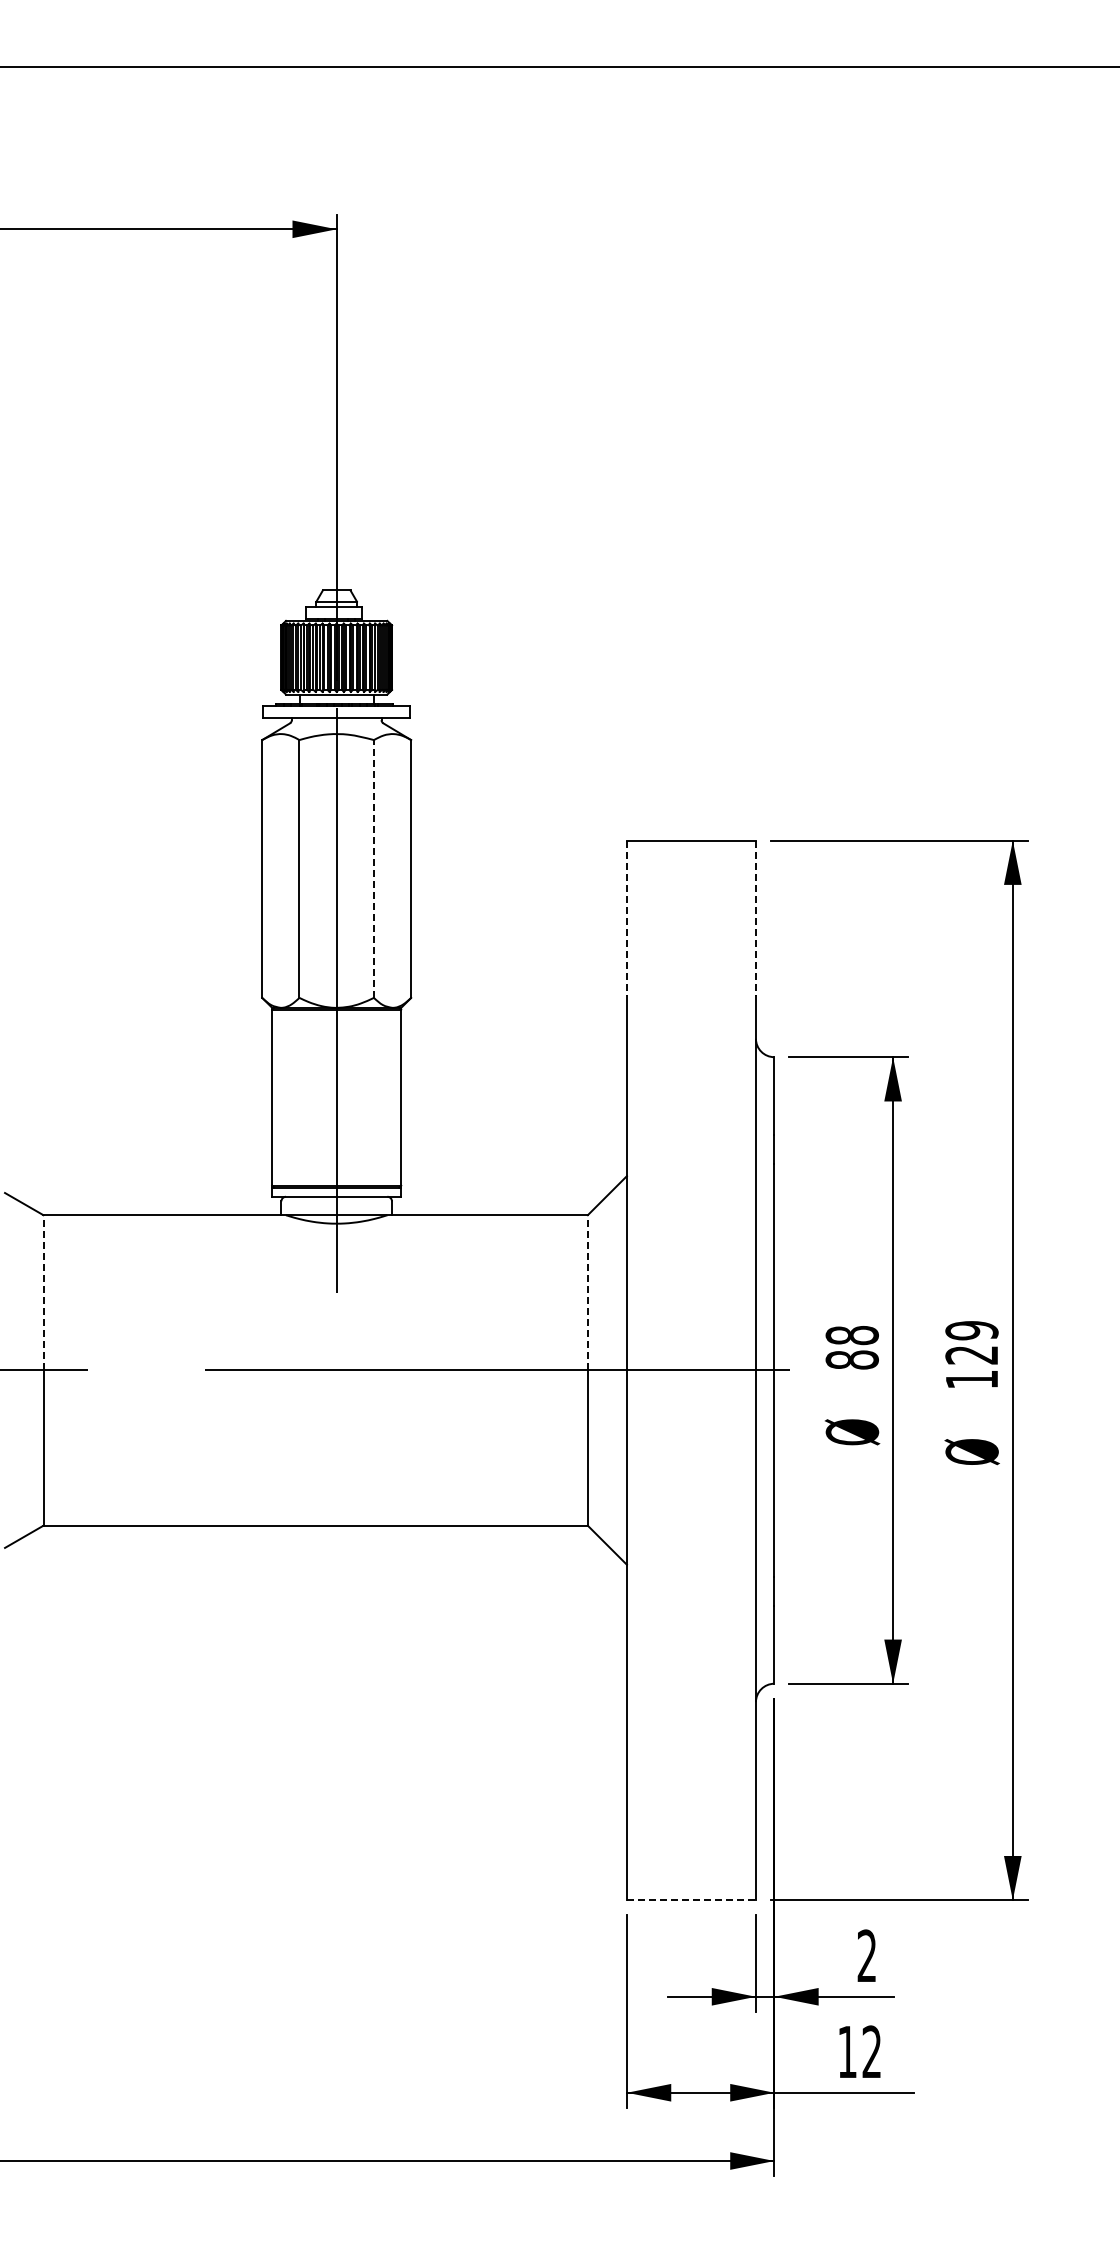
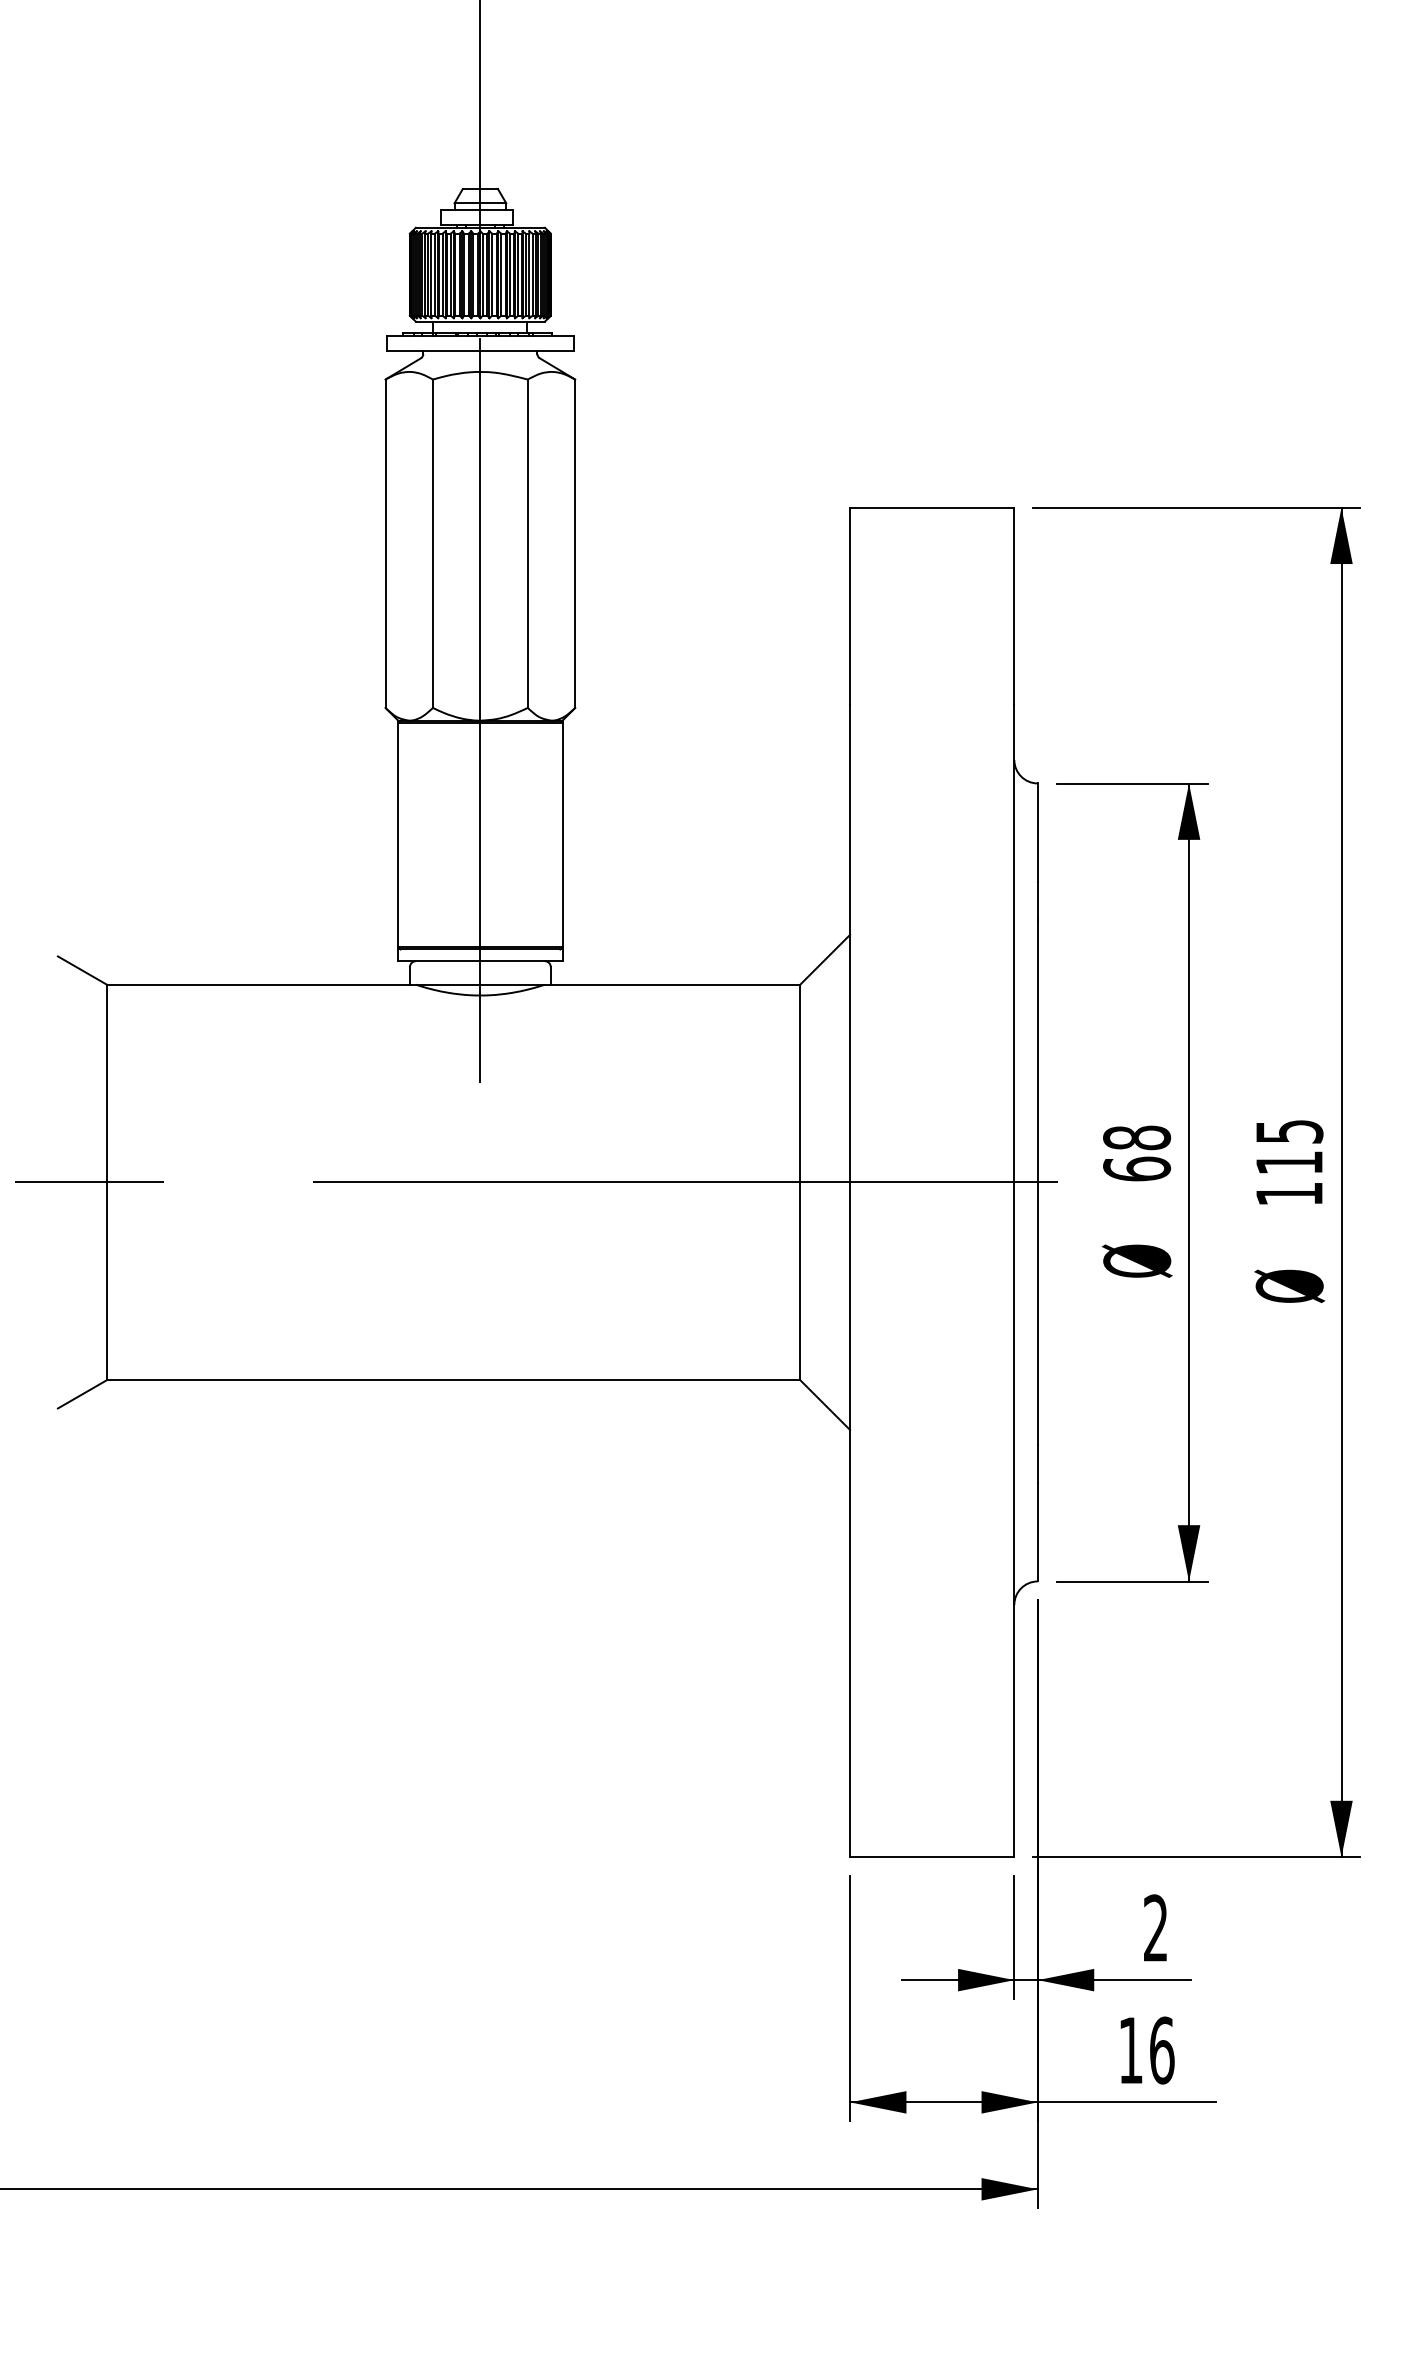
line: (373, 868) -> (527, 543), dashed -> solid
line: (626, 918) -> (849, 606), dashed -> solid
line: (755, 918) -> (1013, 606), dashed -> solid
line: (43, 1292) -> (106, 1083), dashed -> solid
line: (587, 1292) -> (799, 1083), dashed -> solid
text: (971, 1342) -> (1288, 1146), 129 -> 115
text: (851, 1359) -> (1136, 1168), 88 -> 68
line: (691, 1900) -> (932, 1857), dashed -> solid
text: (871, 2051) -> (1161, 2049), 12 -> 16

